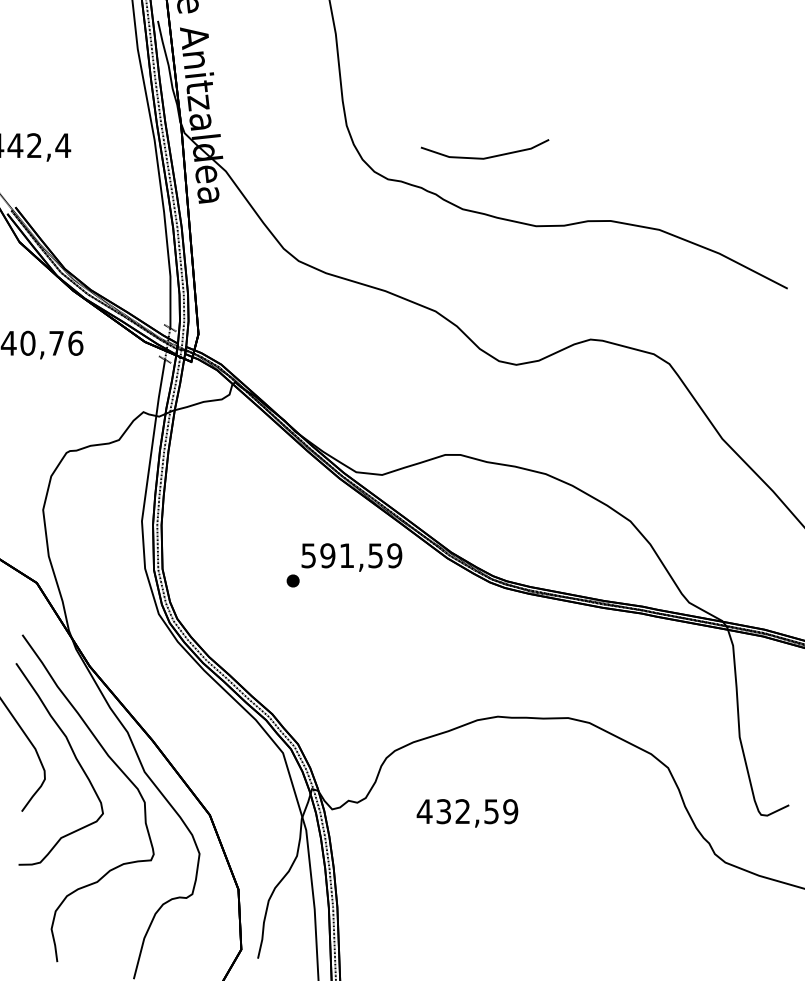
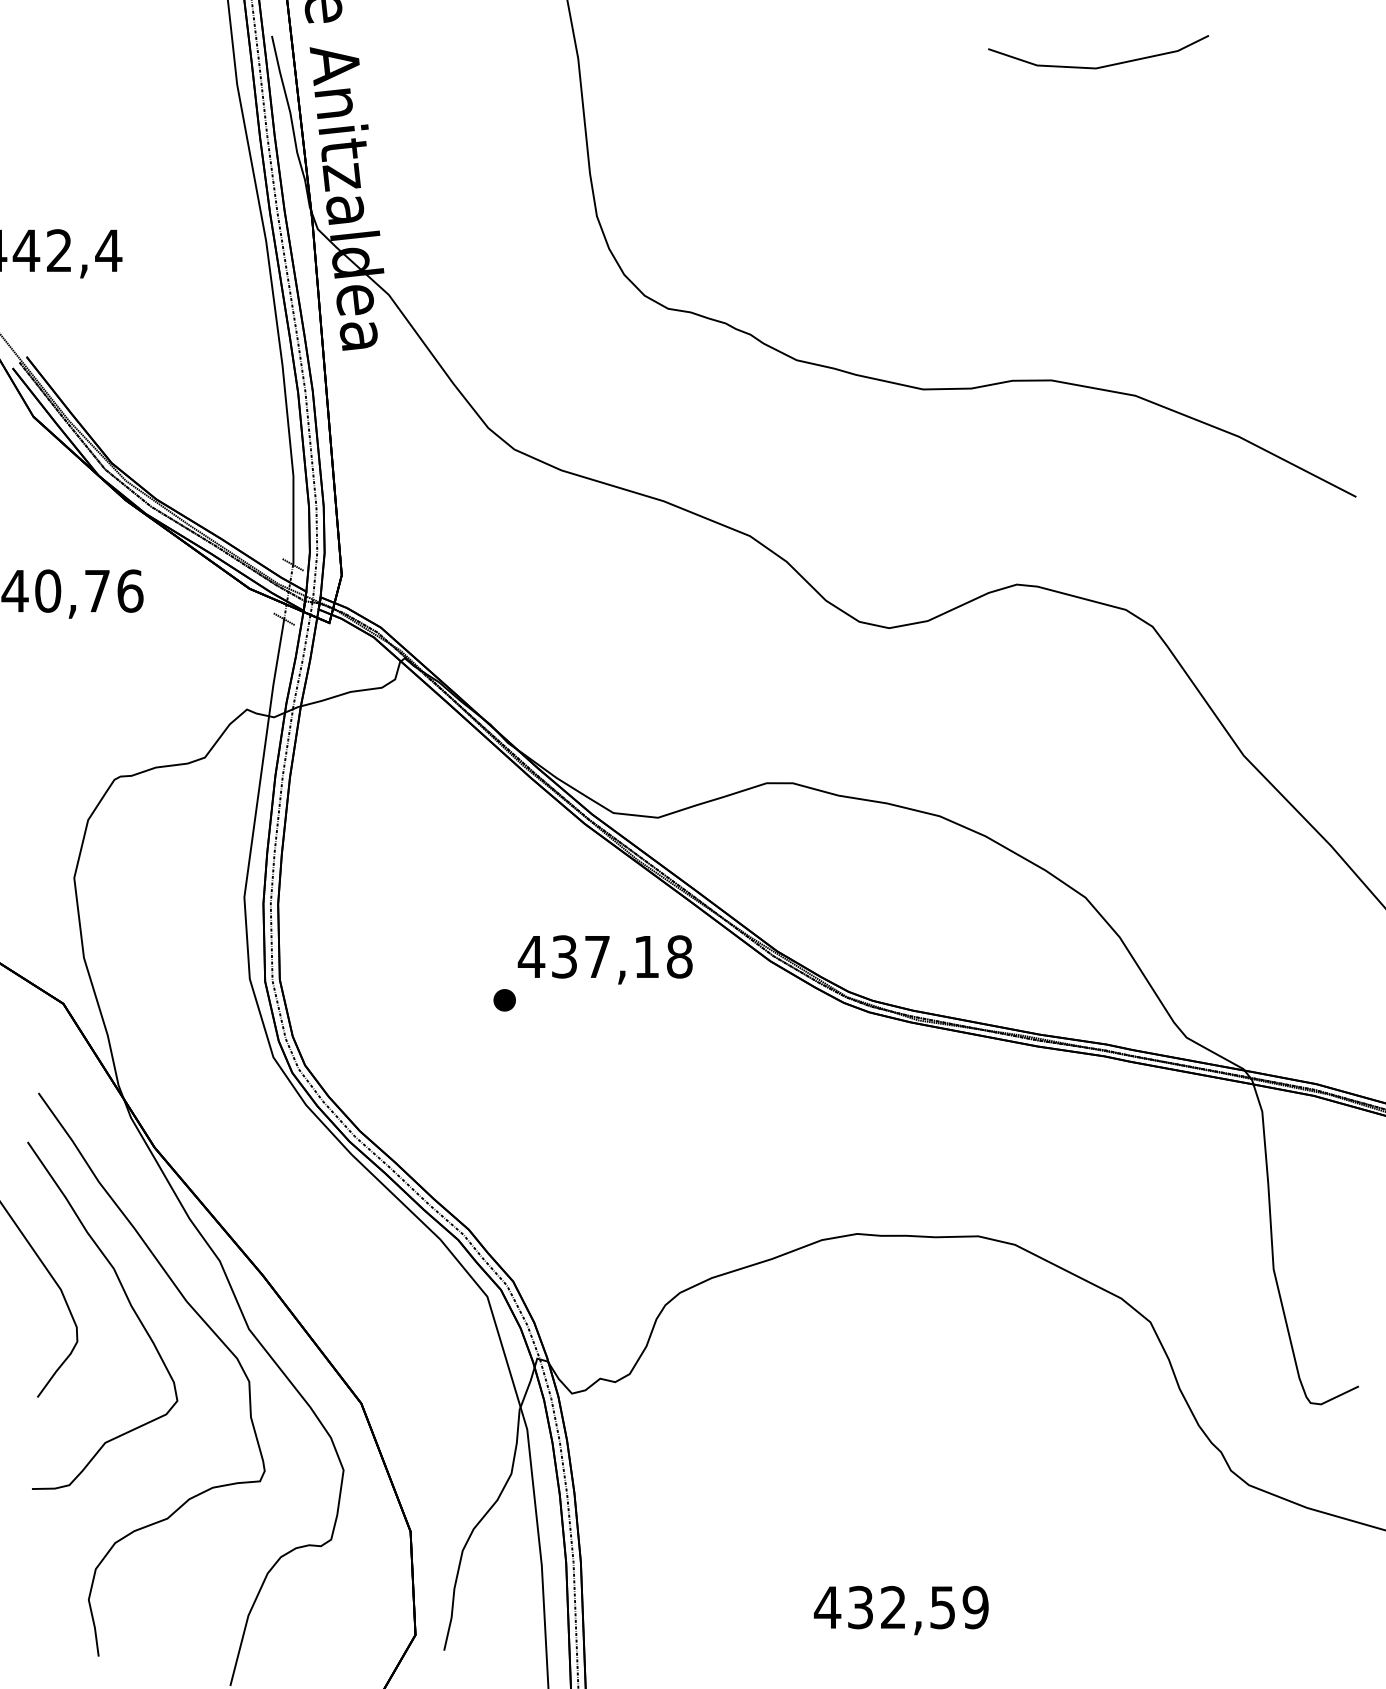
line: (484, 157) -> (1097, 66), moved
text: (351, 555) -> (605, 956), 591,59 -> 437,18
text: (467, 813) -> (901, 1610), moved

